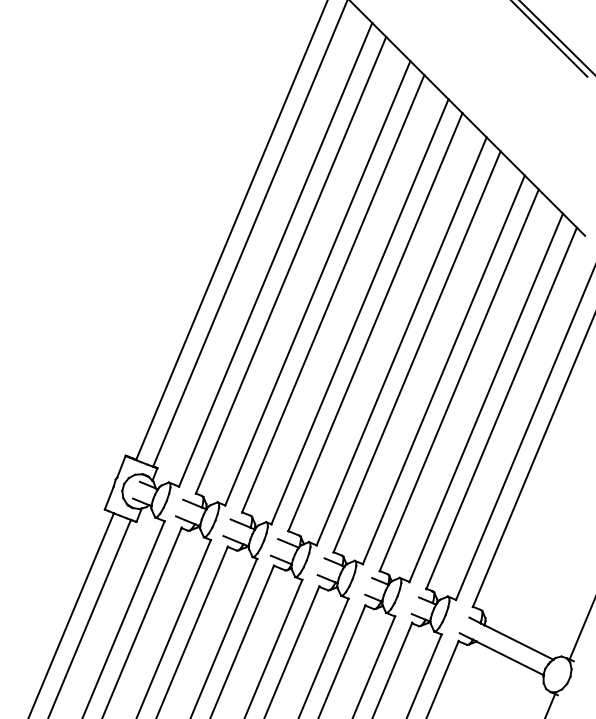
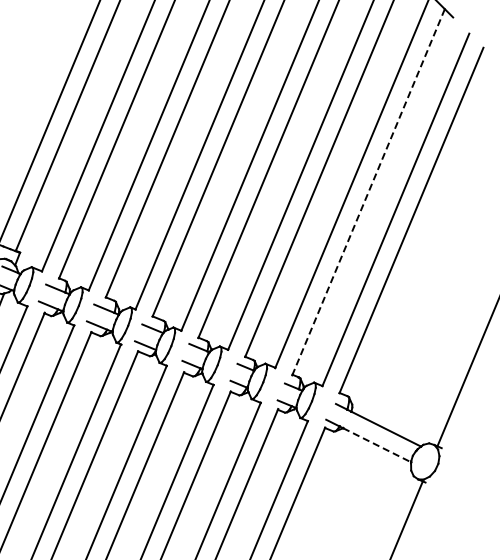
line: (501, 408) -> (368, 192), solid -> dashed
line: (510, 658) -> (377, 445), solid -> dashed

